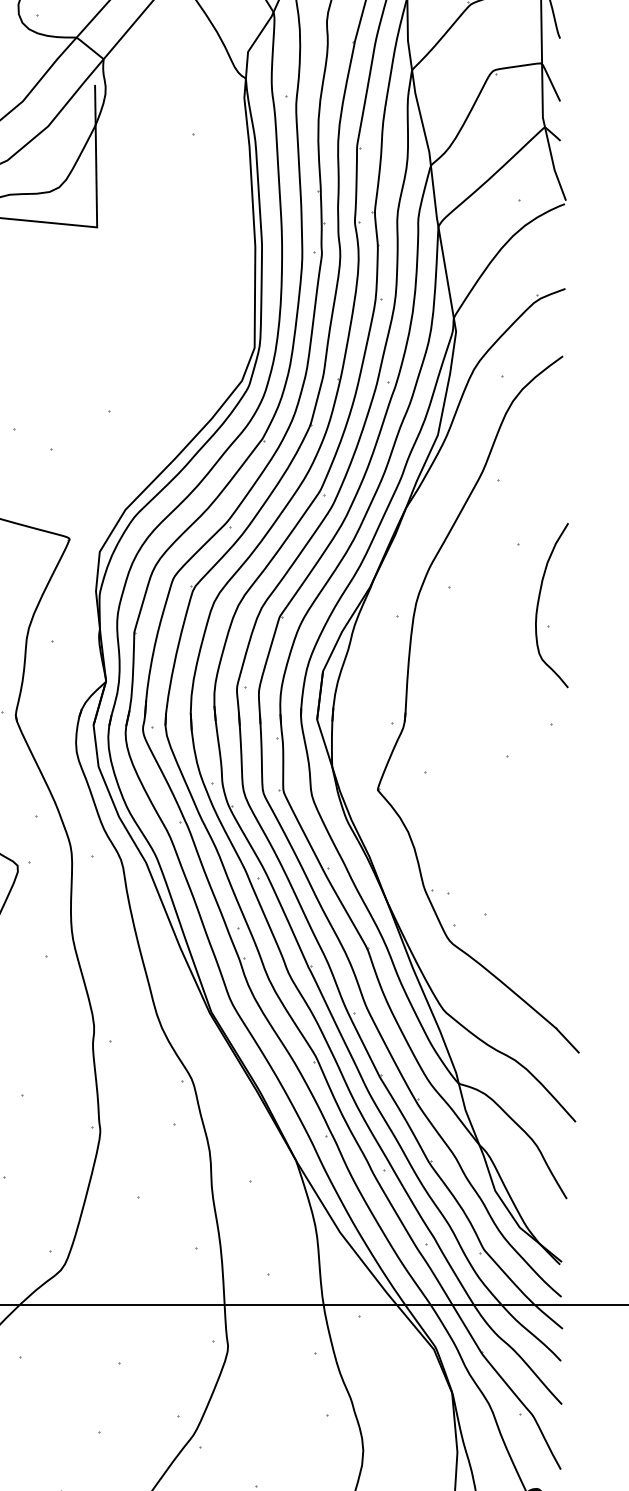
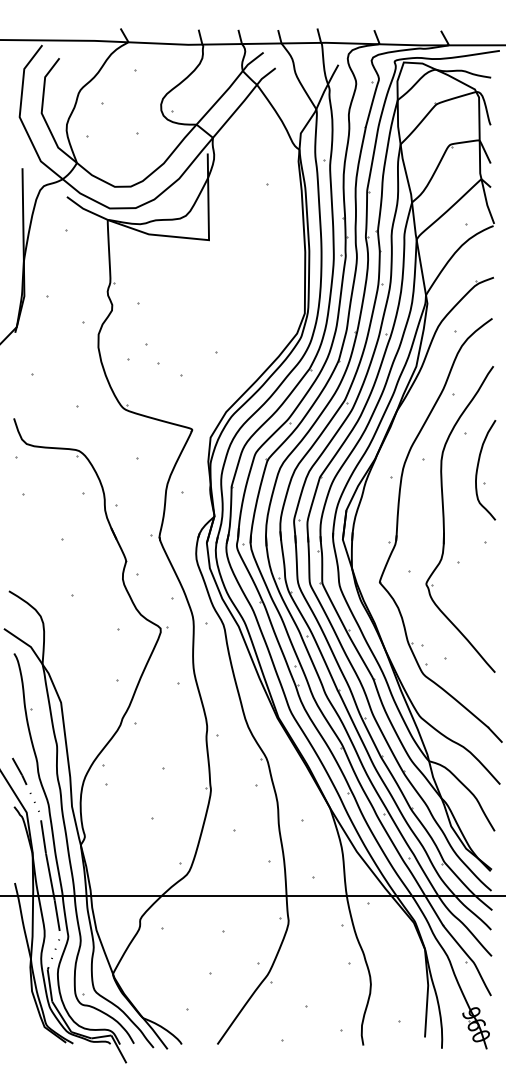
part: (484, 686) -> (444, 519), added

